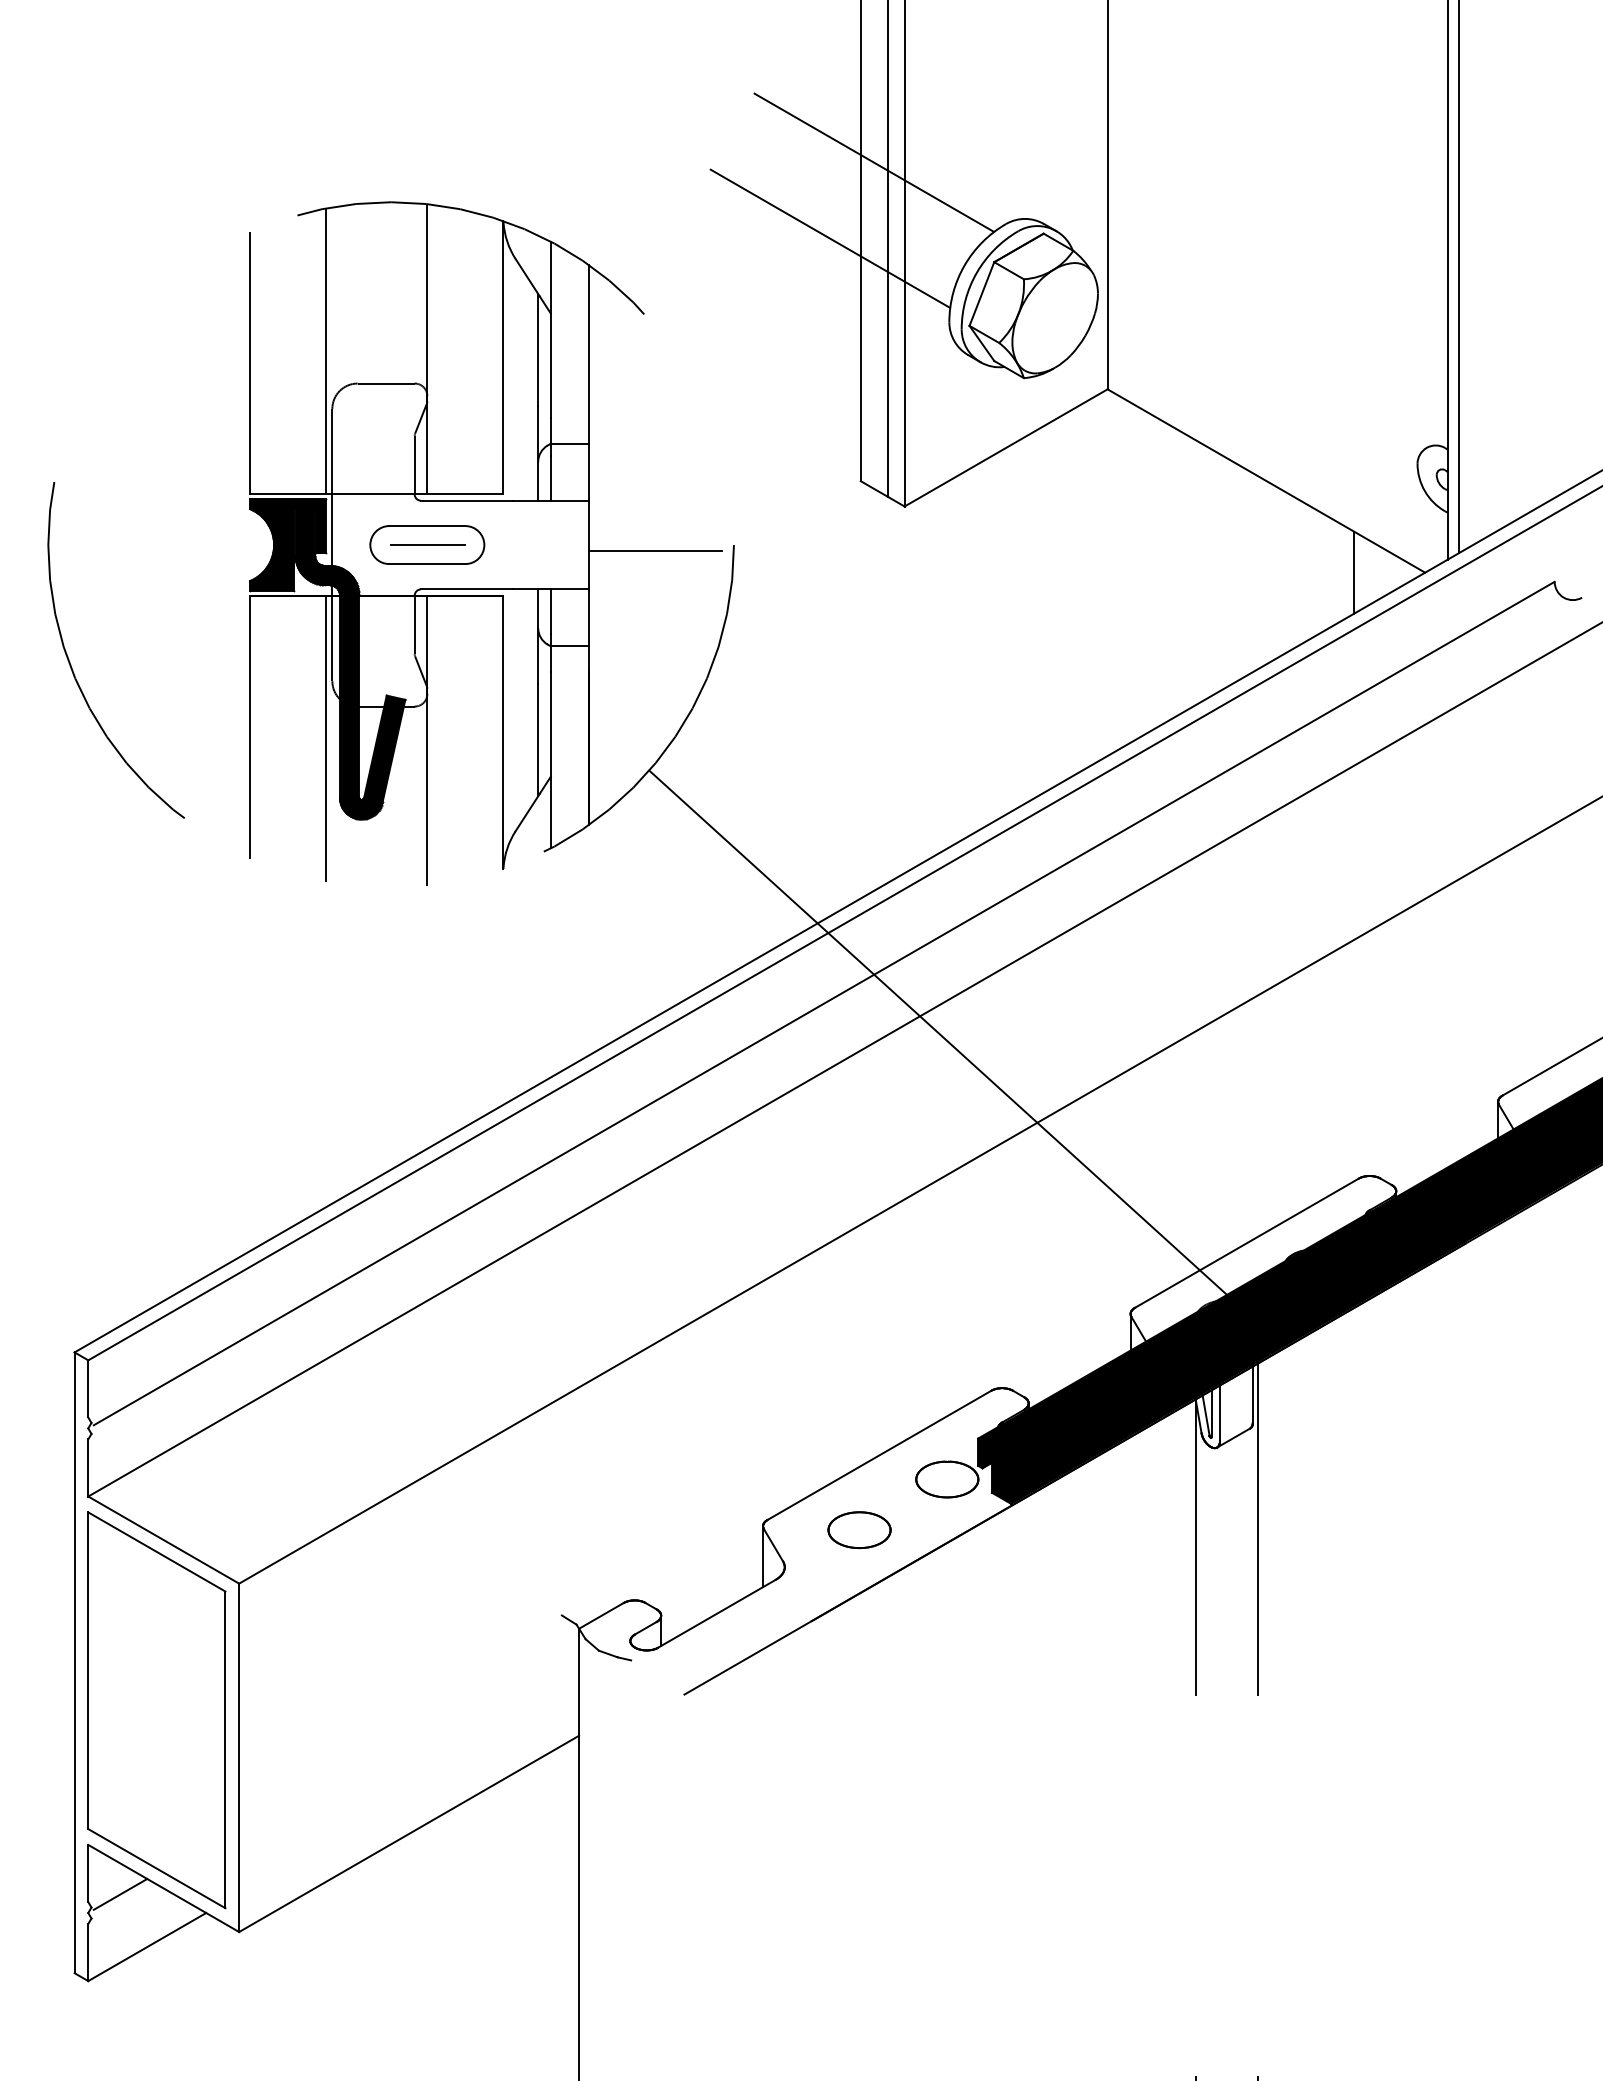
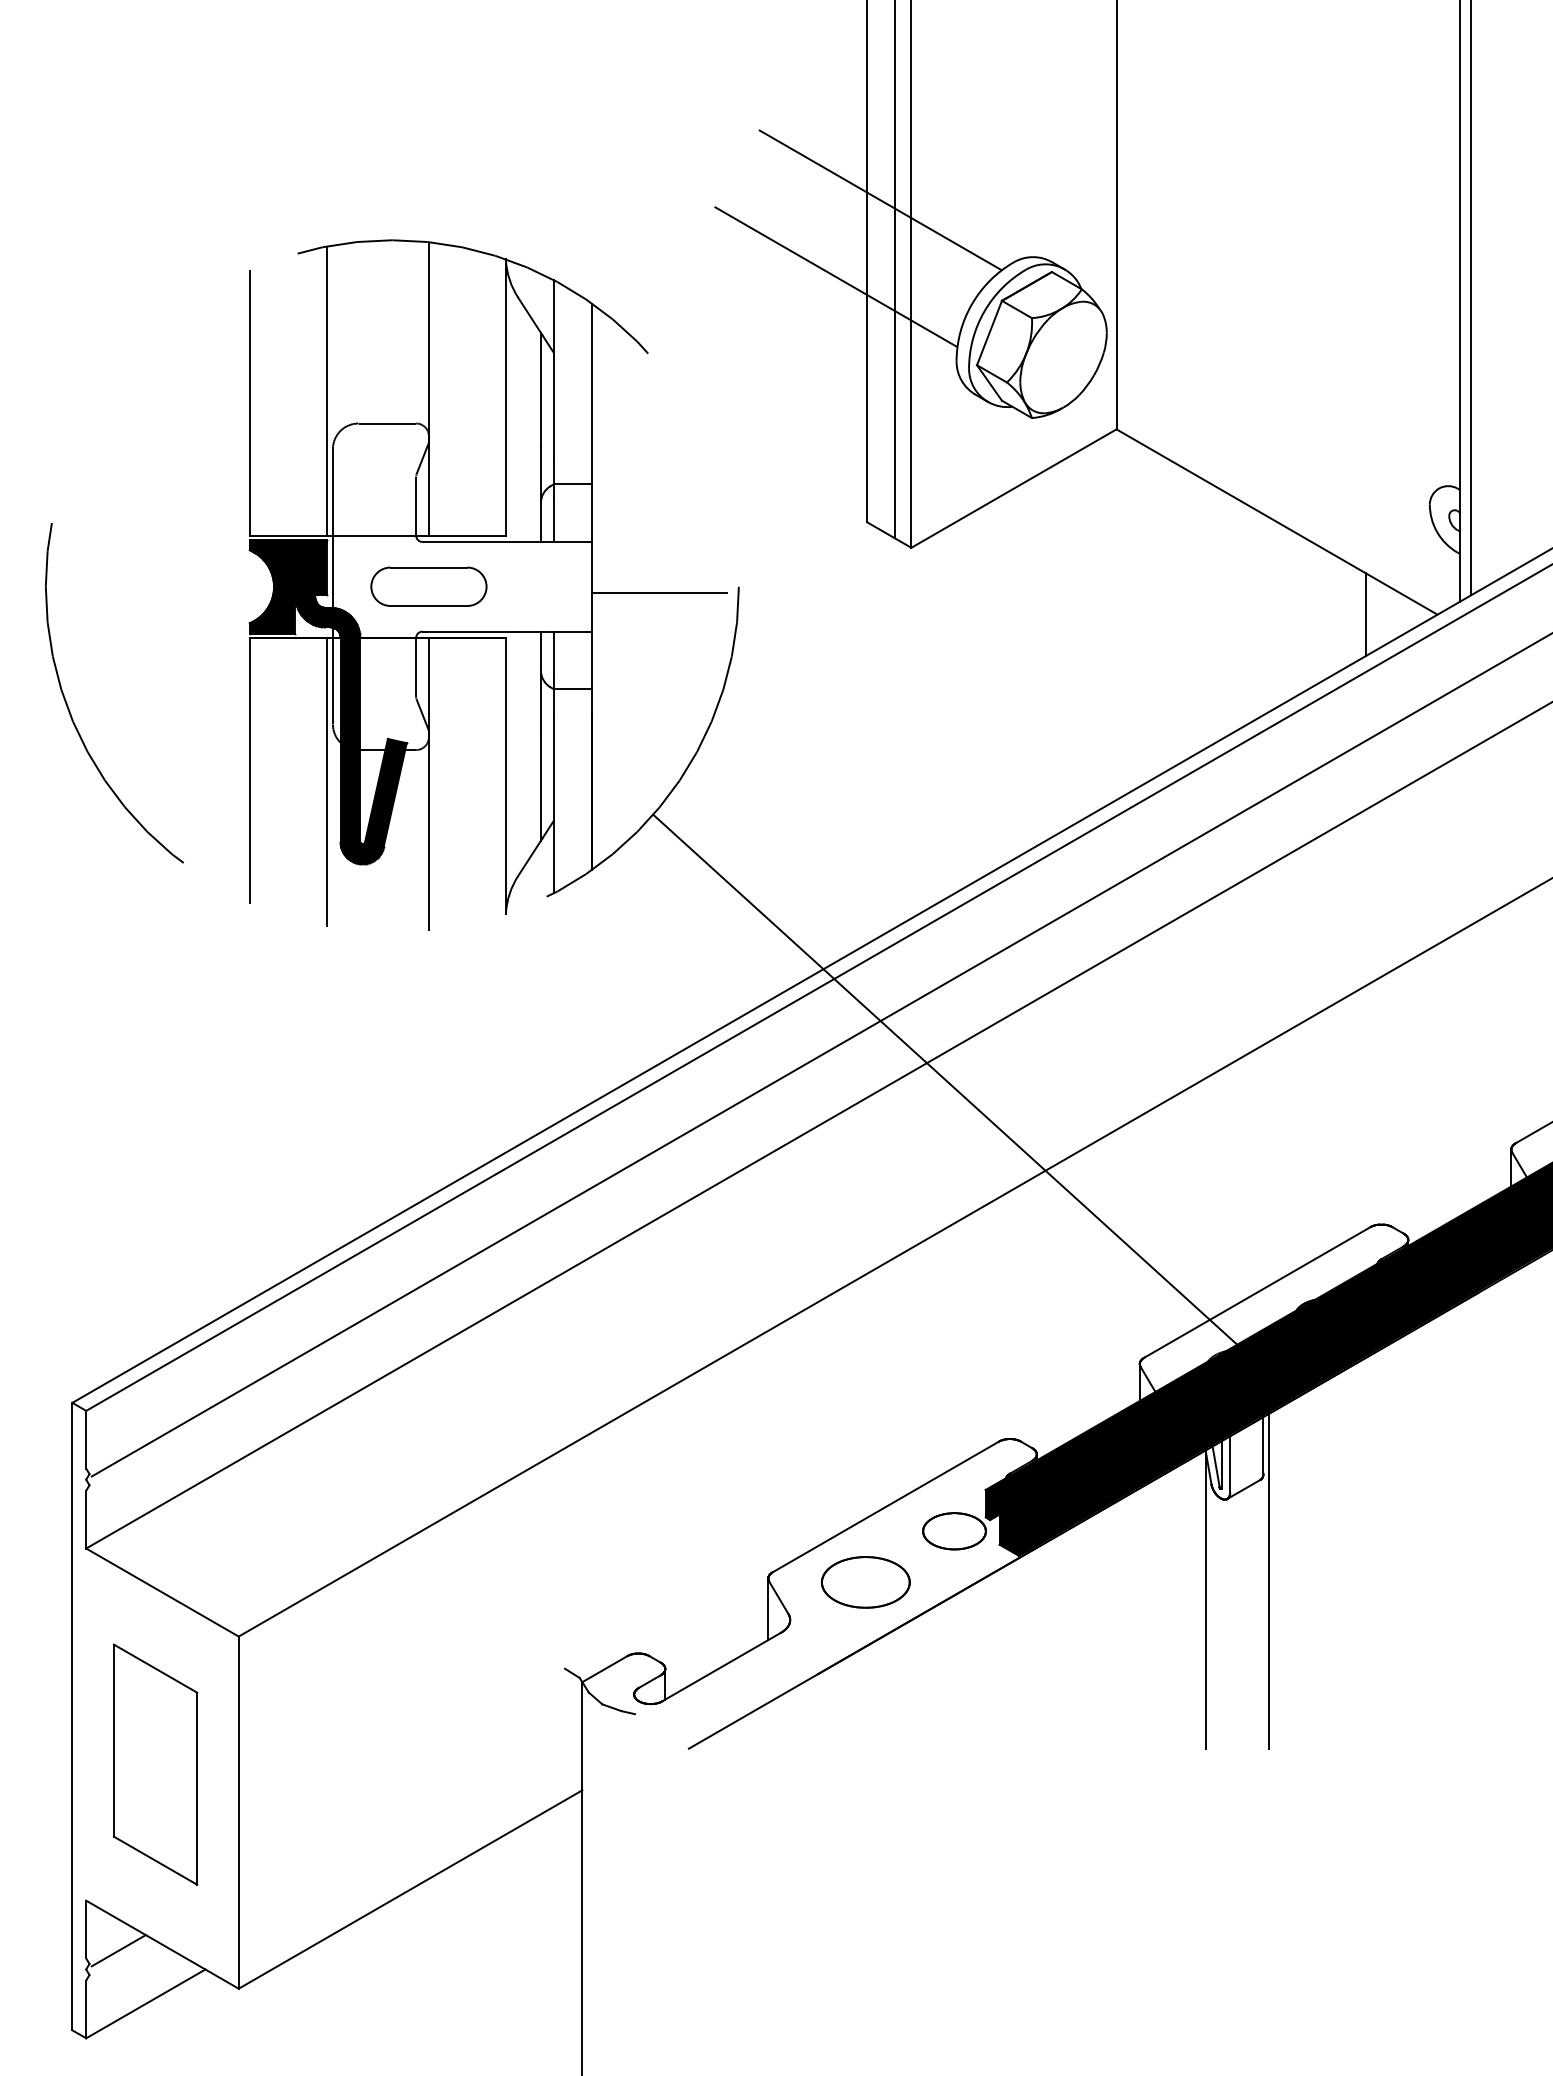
line: (428, 545) -> (430, 587), removed
part: (859, 1530) -> (865, 1582), size x1.4
part: (156, 1710) -> (155, 1764), size x0.6

